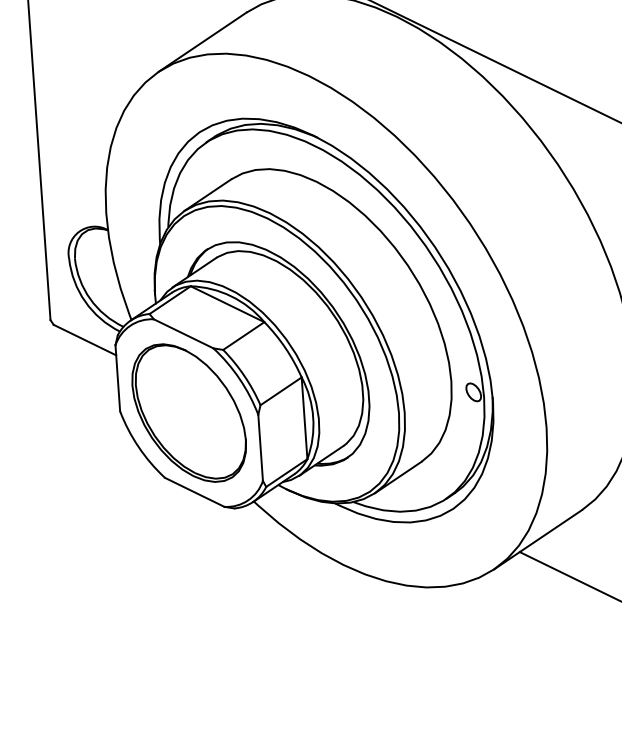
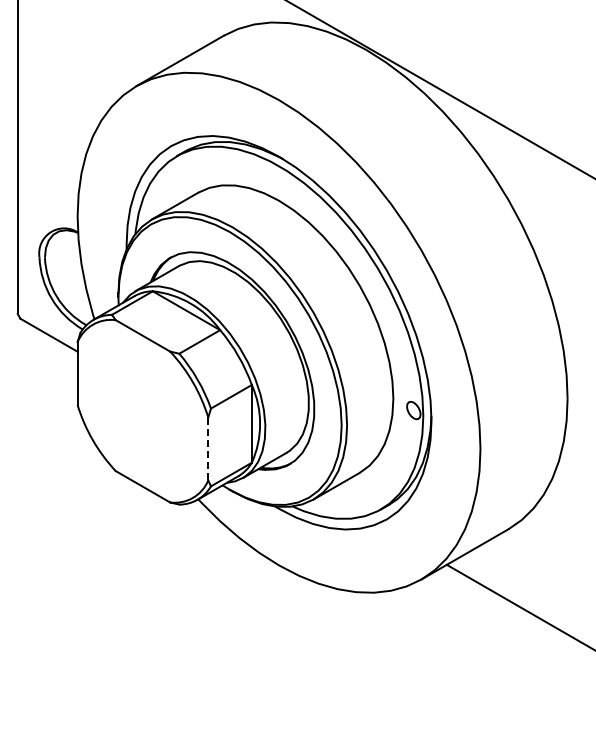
part: (188, 413) -> (142, 411), removed
line: (260, 447) -> (208, 448), solid -> dashed

